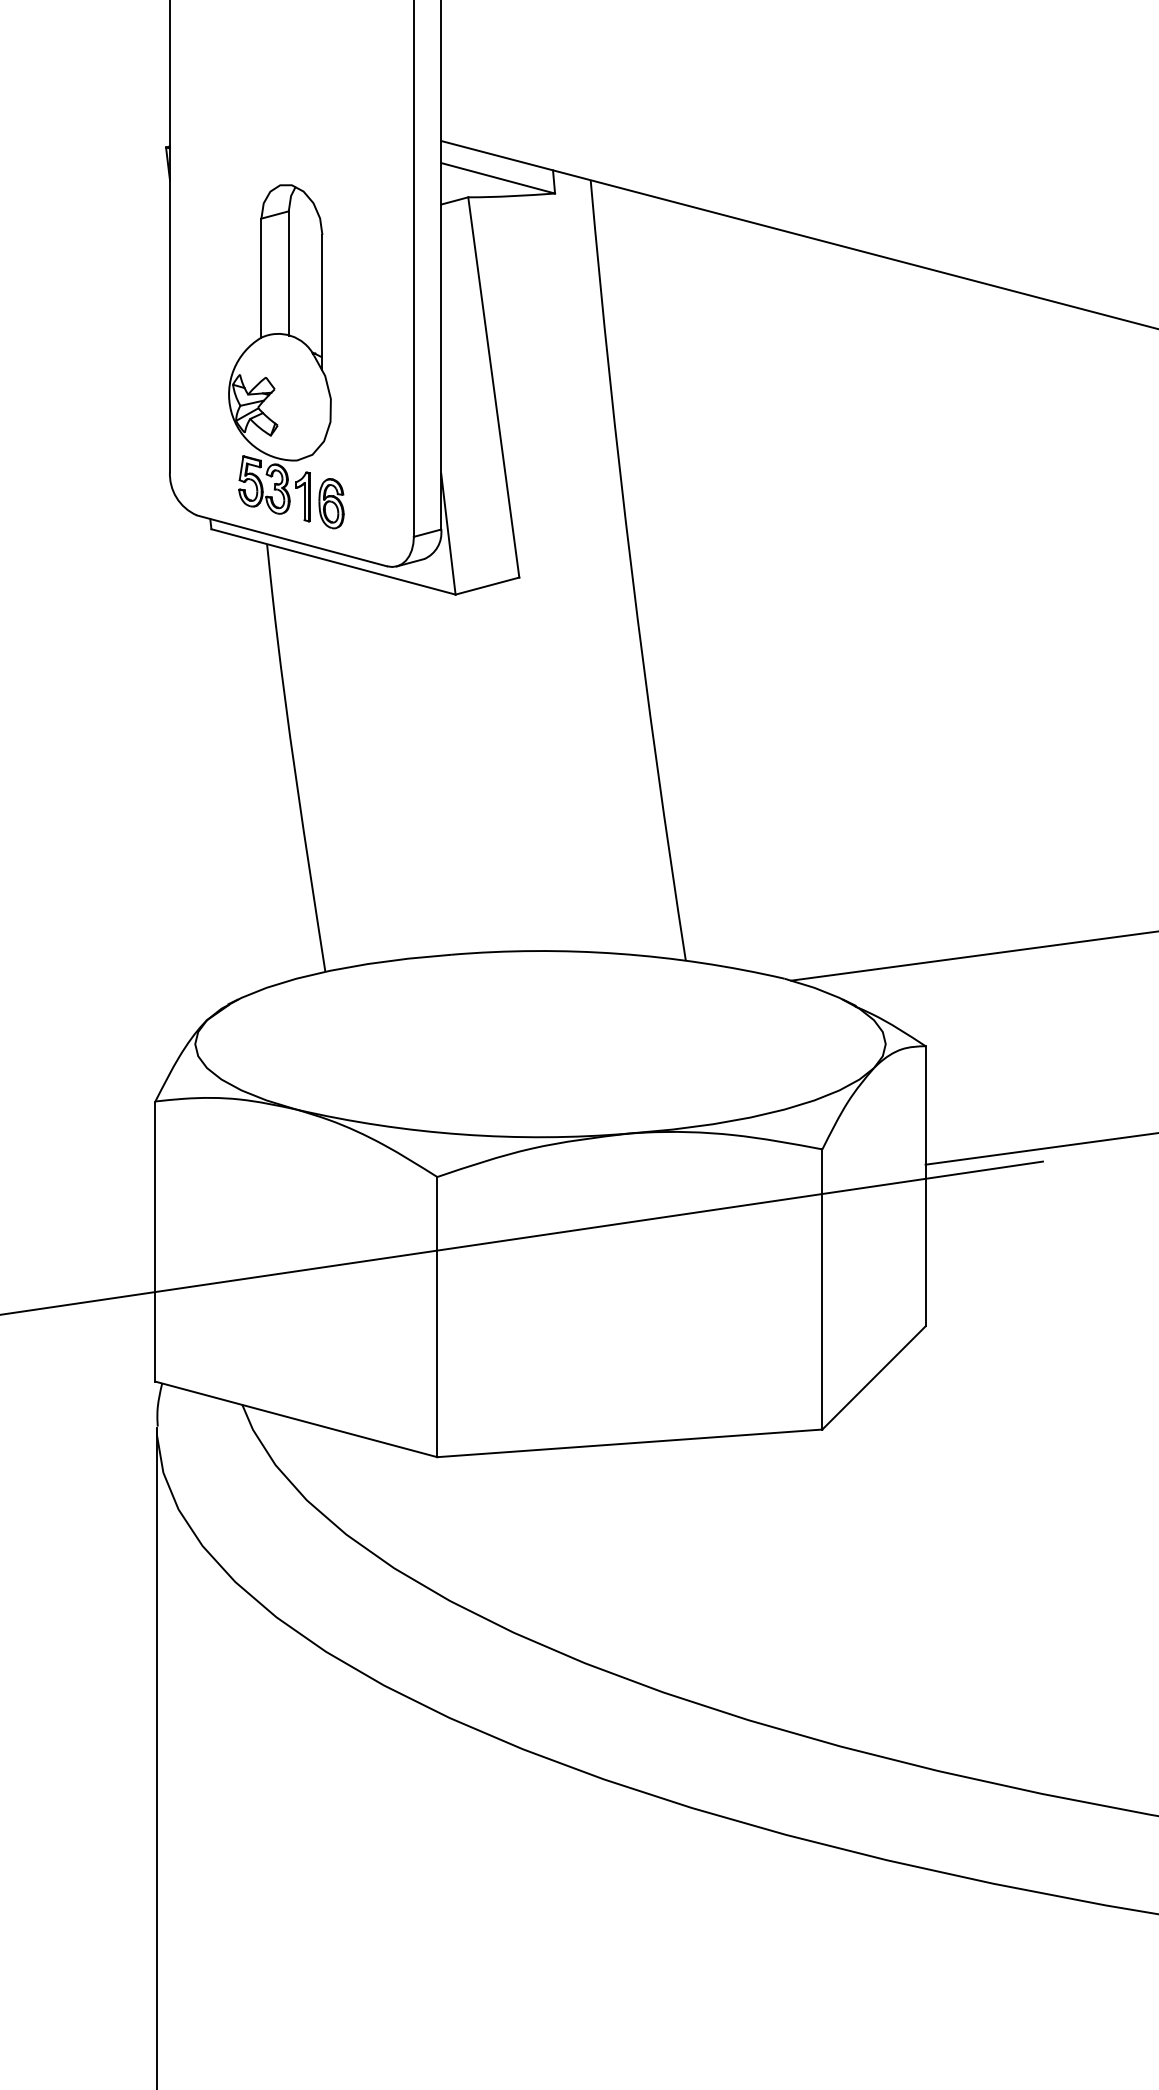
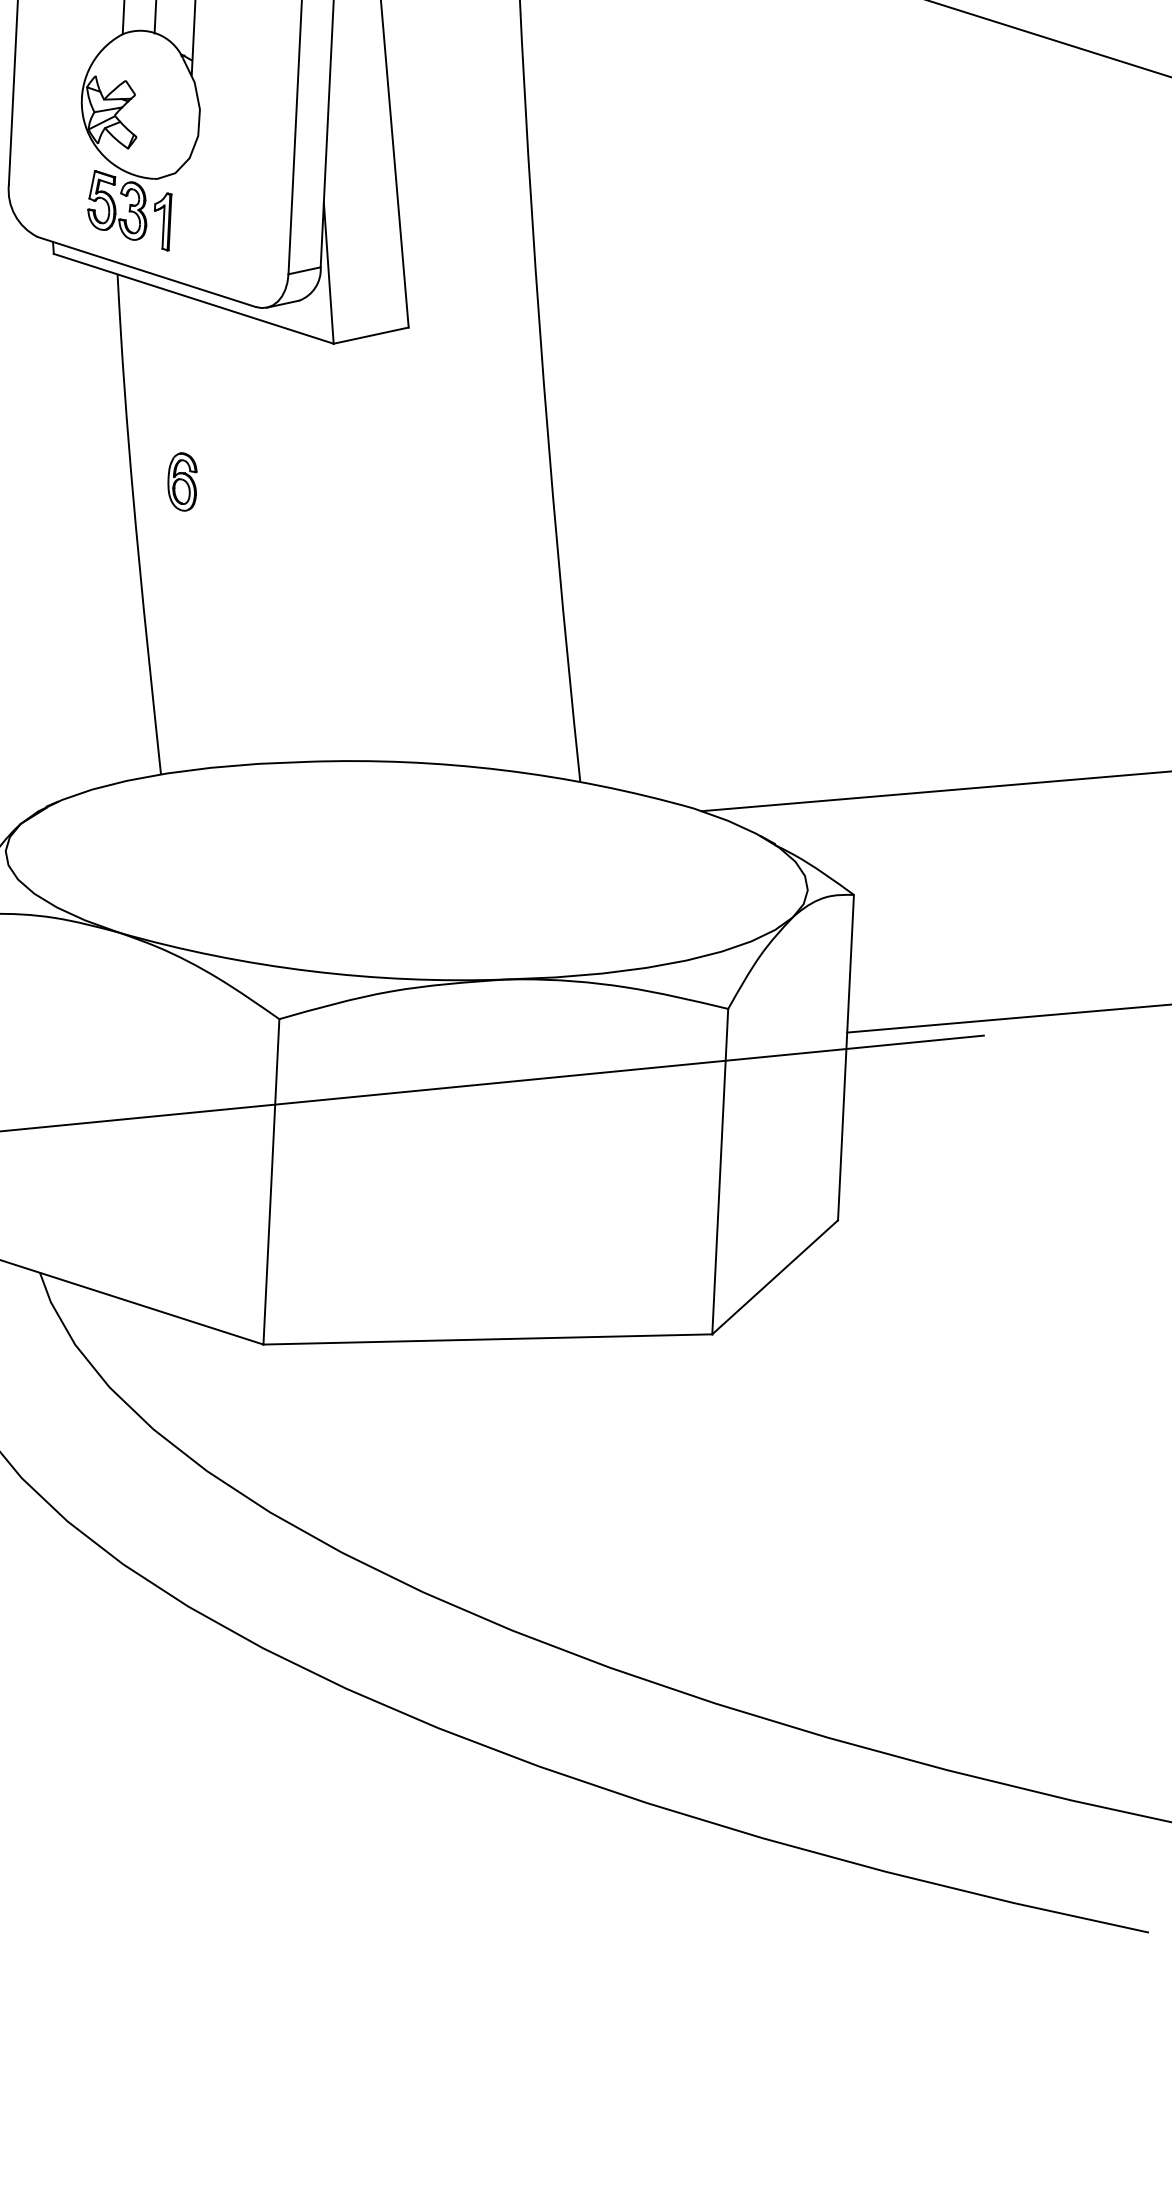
part: (331, 503) -> (182, 481), moved

